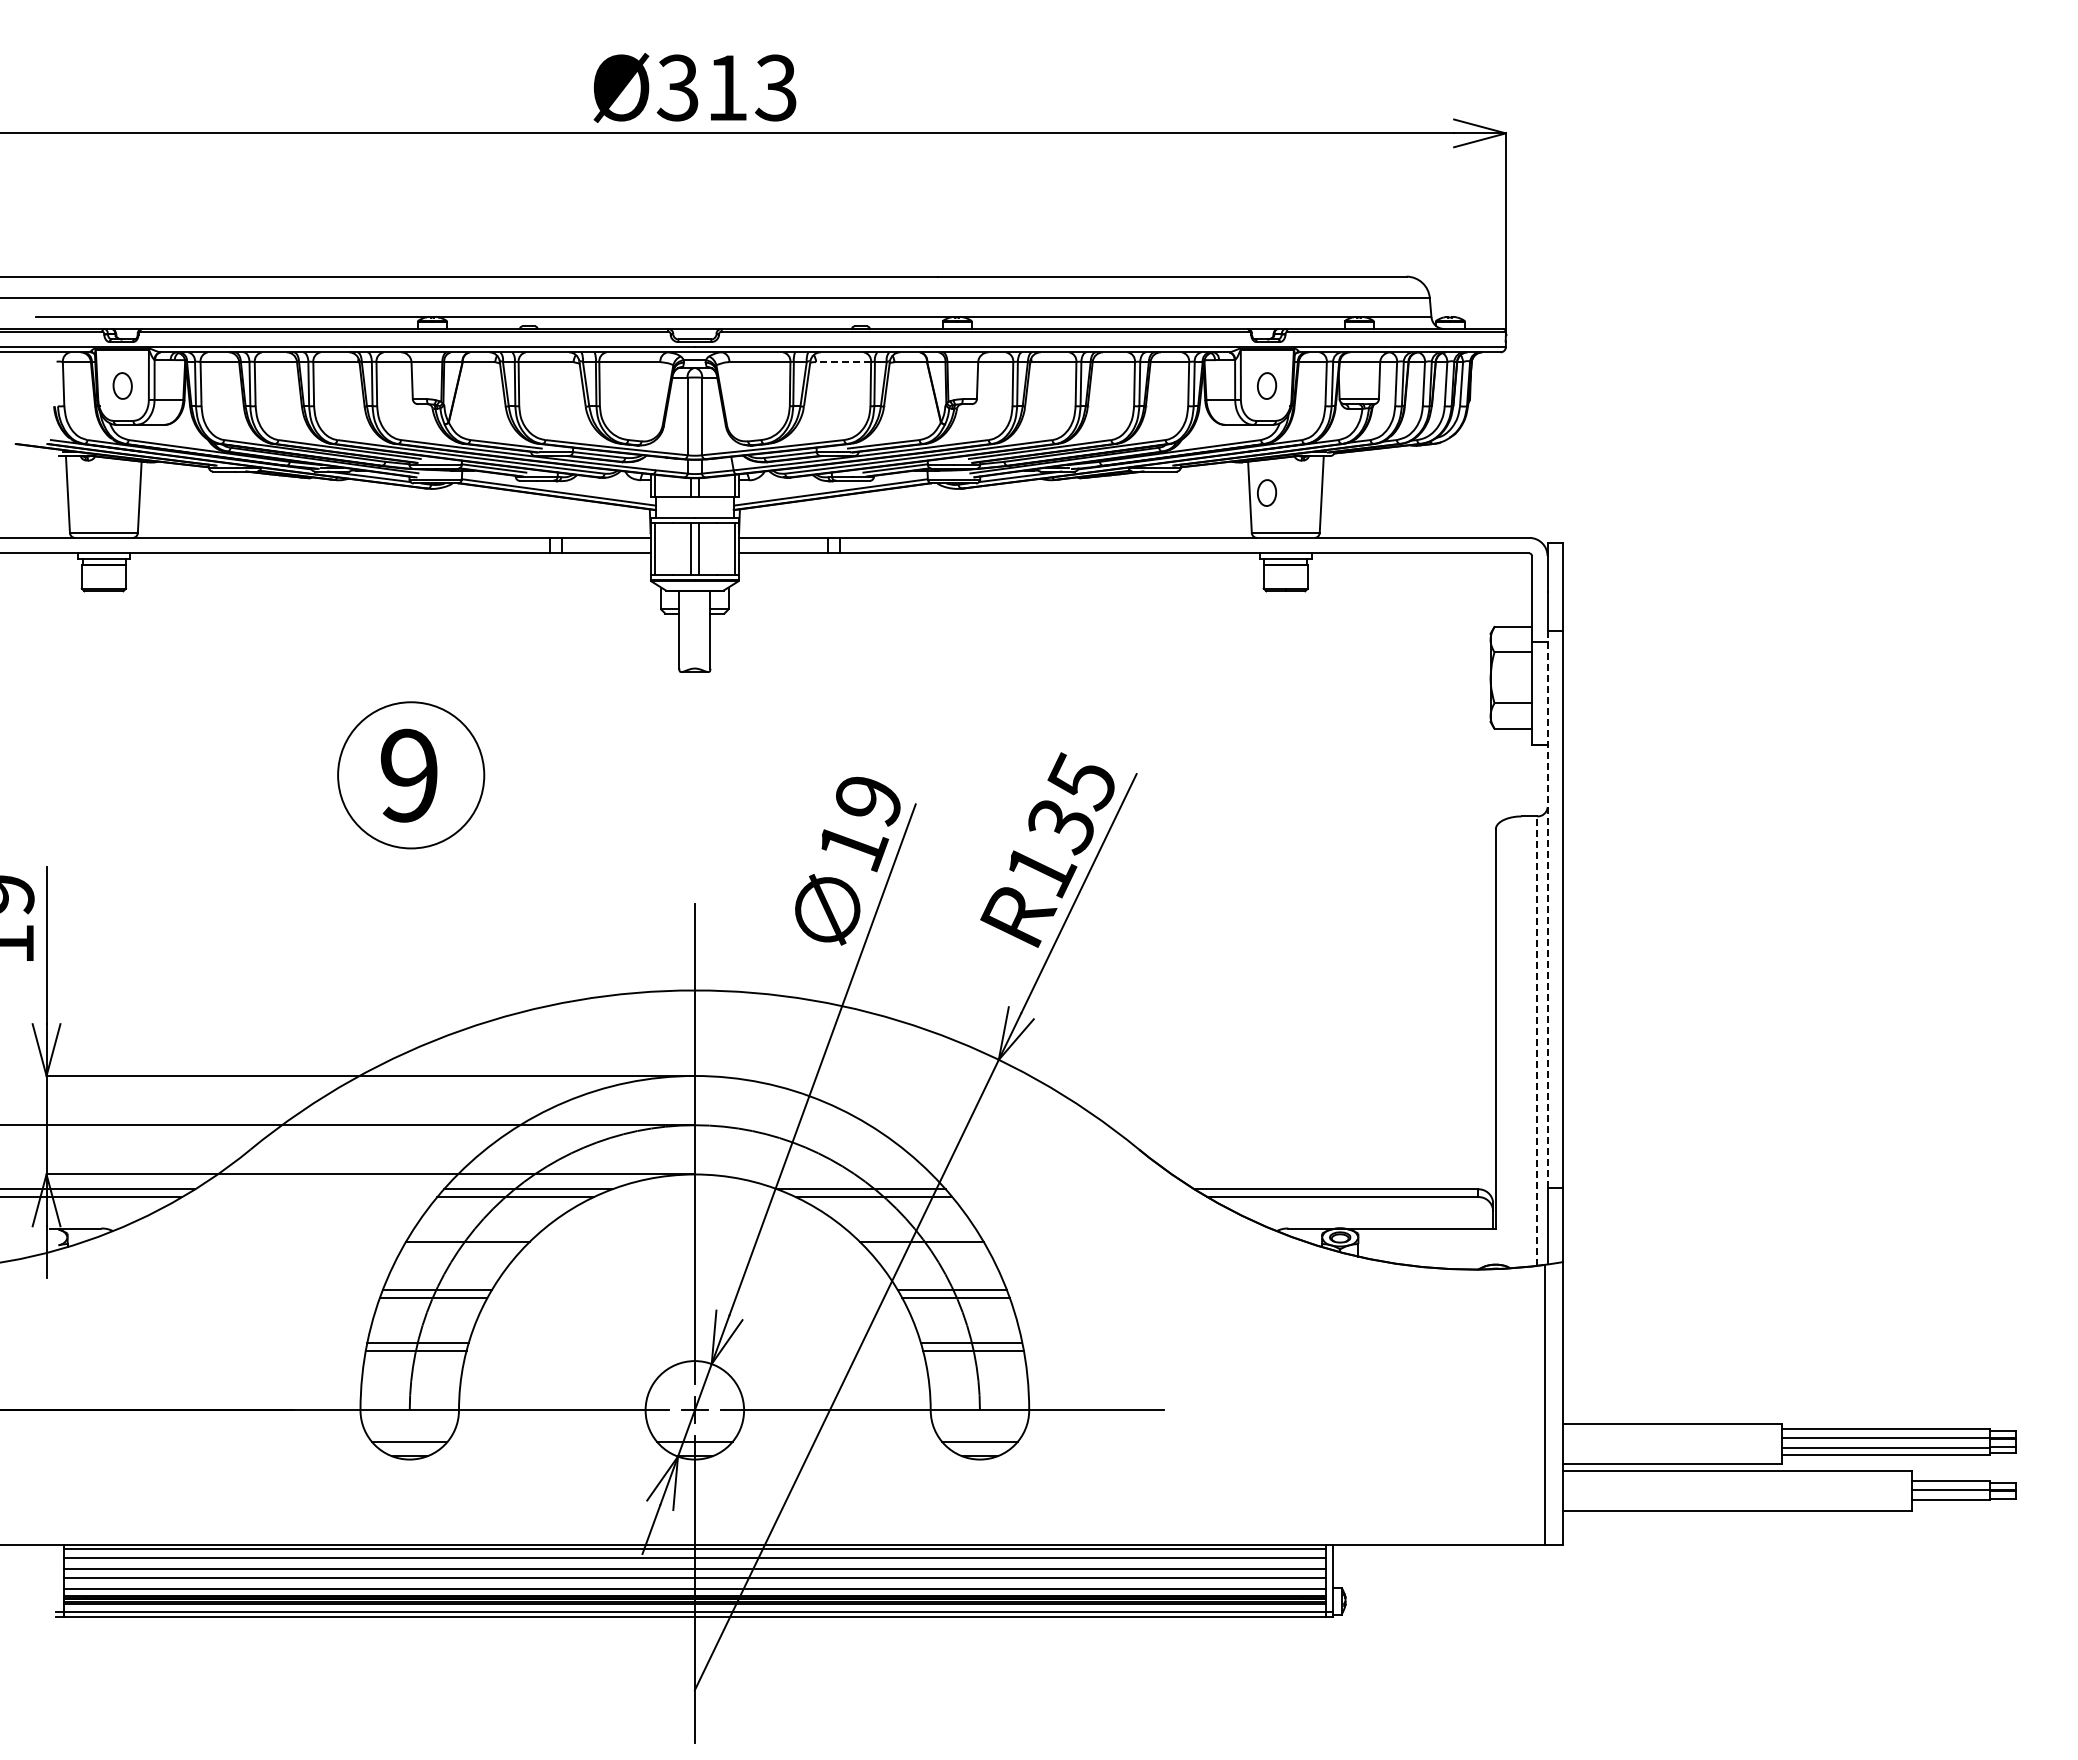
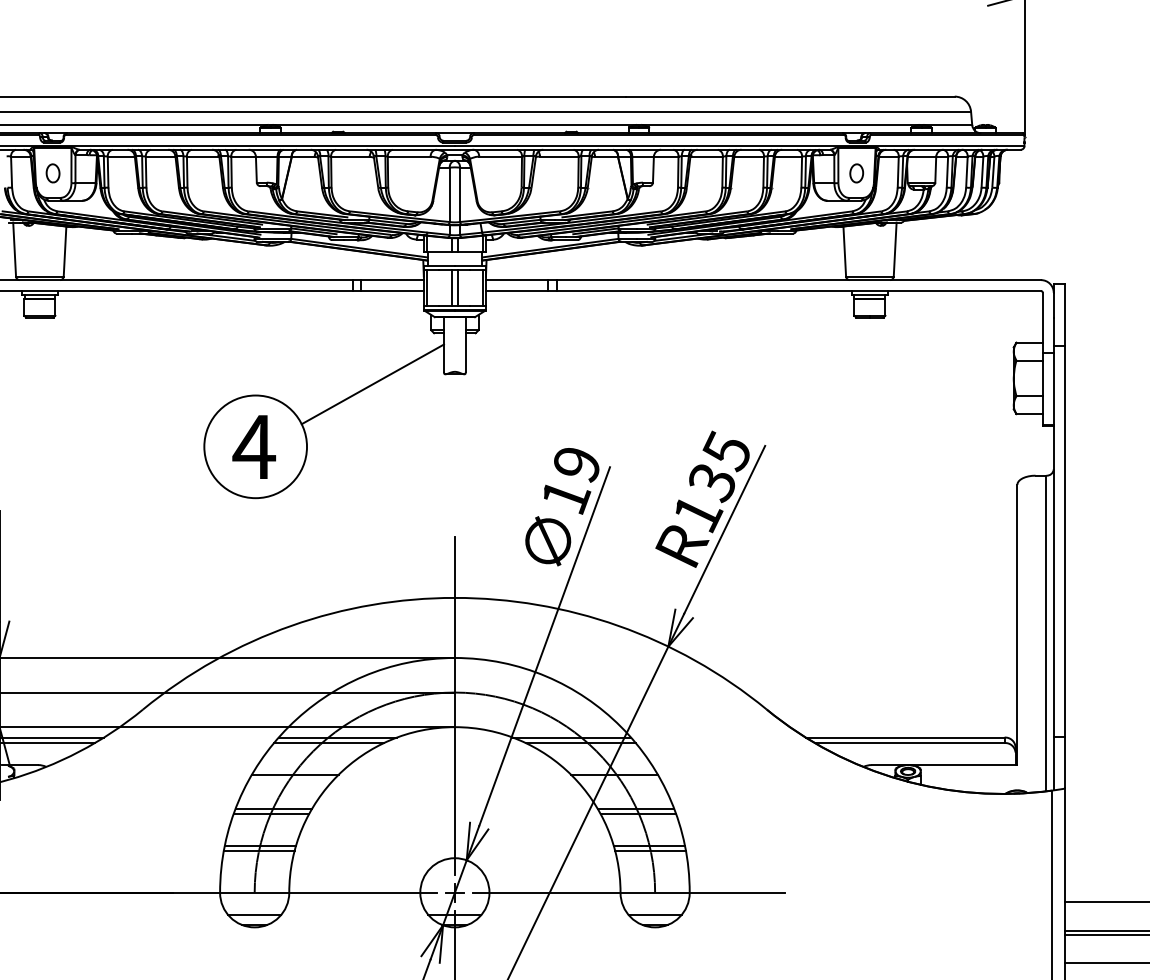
line: (843, 362) -> (559, 156), dashed -> solid
part: (1267, 492) -> (857, 248), removed
line: (577, 686) -> (372, 384), added
text: (408, 775) -> (253, 446), 9 -> 4
line: (1547, 910) -> (1053, 541), dashed -> solid
line: (1537, 1041) -> (1046, 633), dashed -> solid

